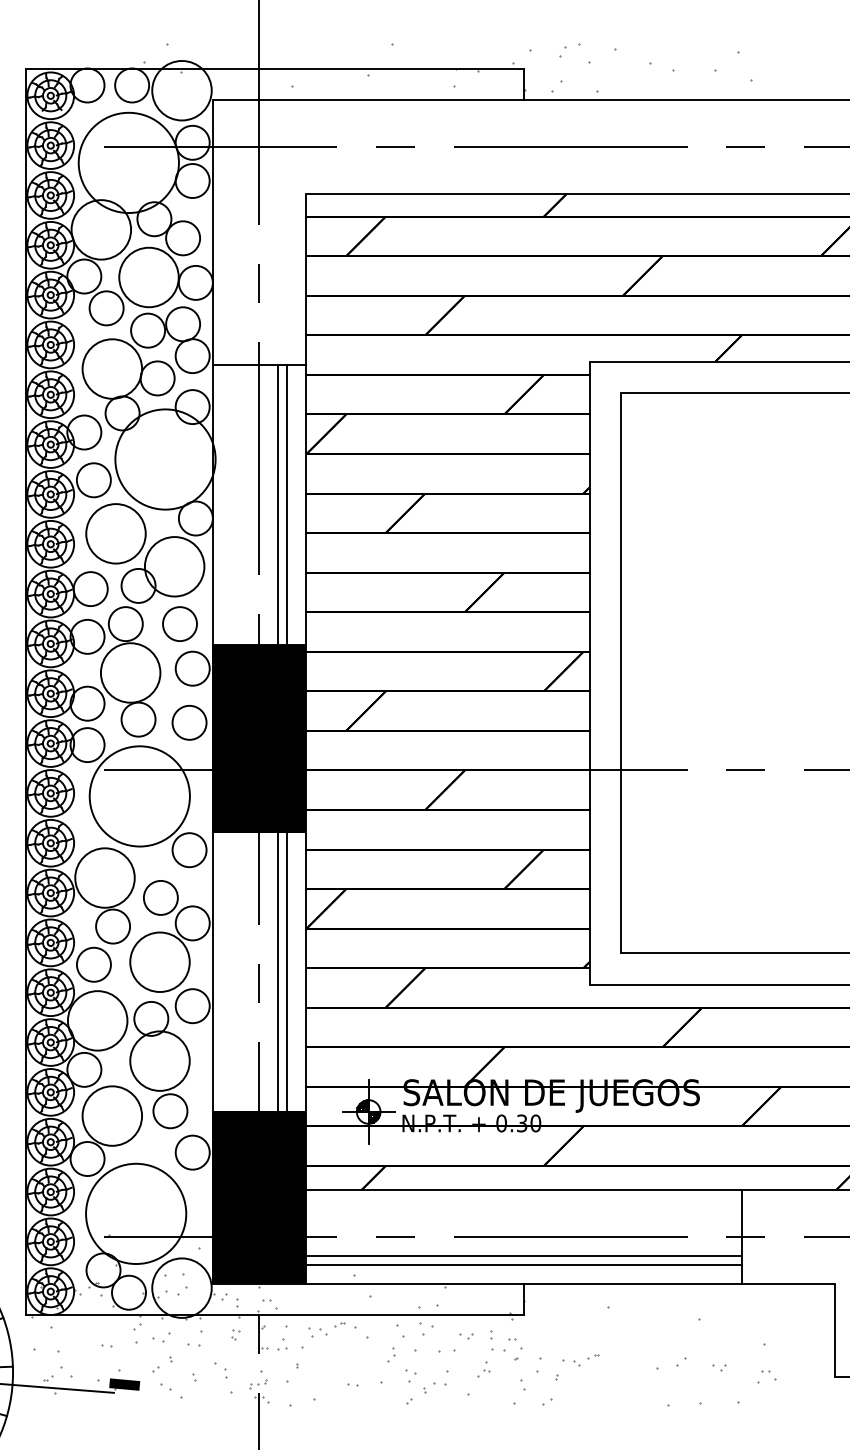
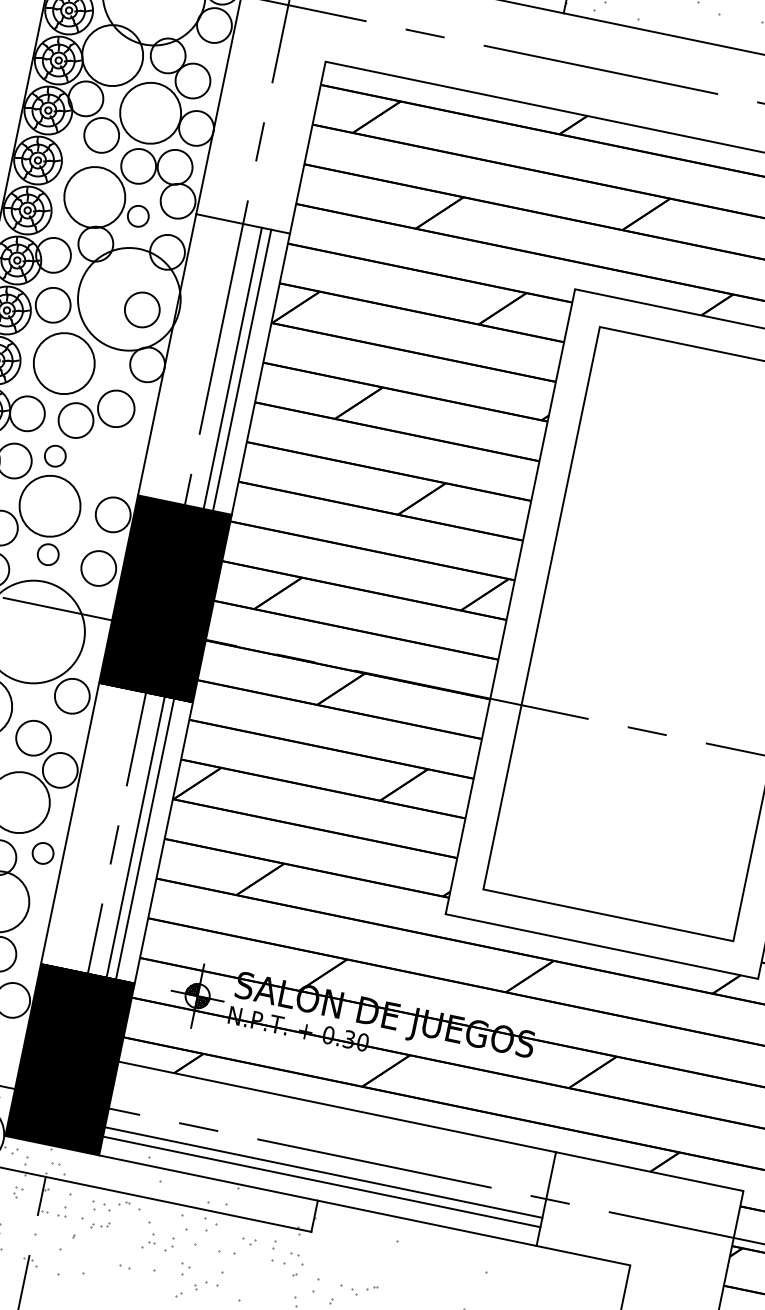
circle: (157, 378) -> (138, 216), size x0.6
circle: (174, 566) -> (116, 408), size x0.6
circle: (179, 623) -> (141, 309), moved
circle: (125, 624) -> (54, 456), size x0.6
circle: (138, 719) -> (48, 554), size x0.6
circle: (192, 1006) -> (42, 853), size x0.6
part: (483, 1369) -> (148, 1240), moved
part: (258, 1384) -> (100, 1225), moved

